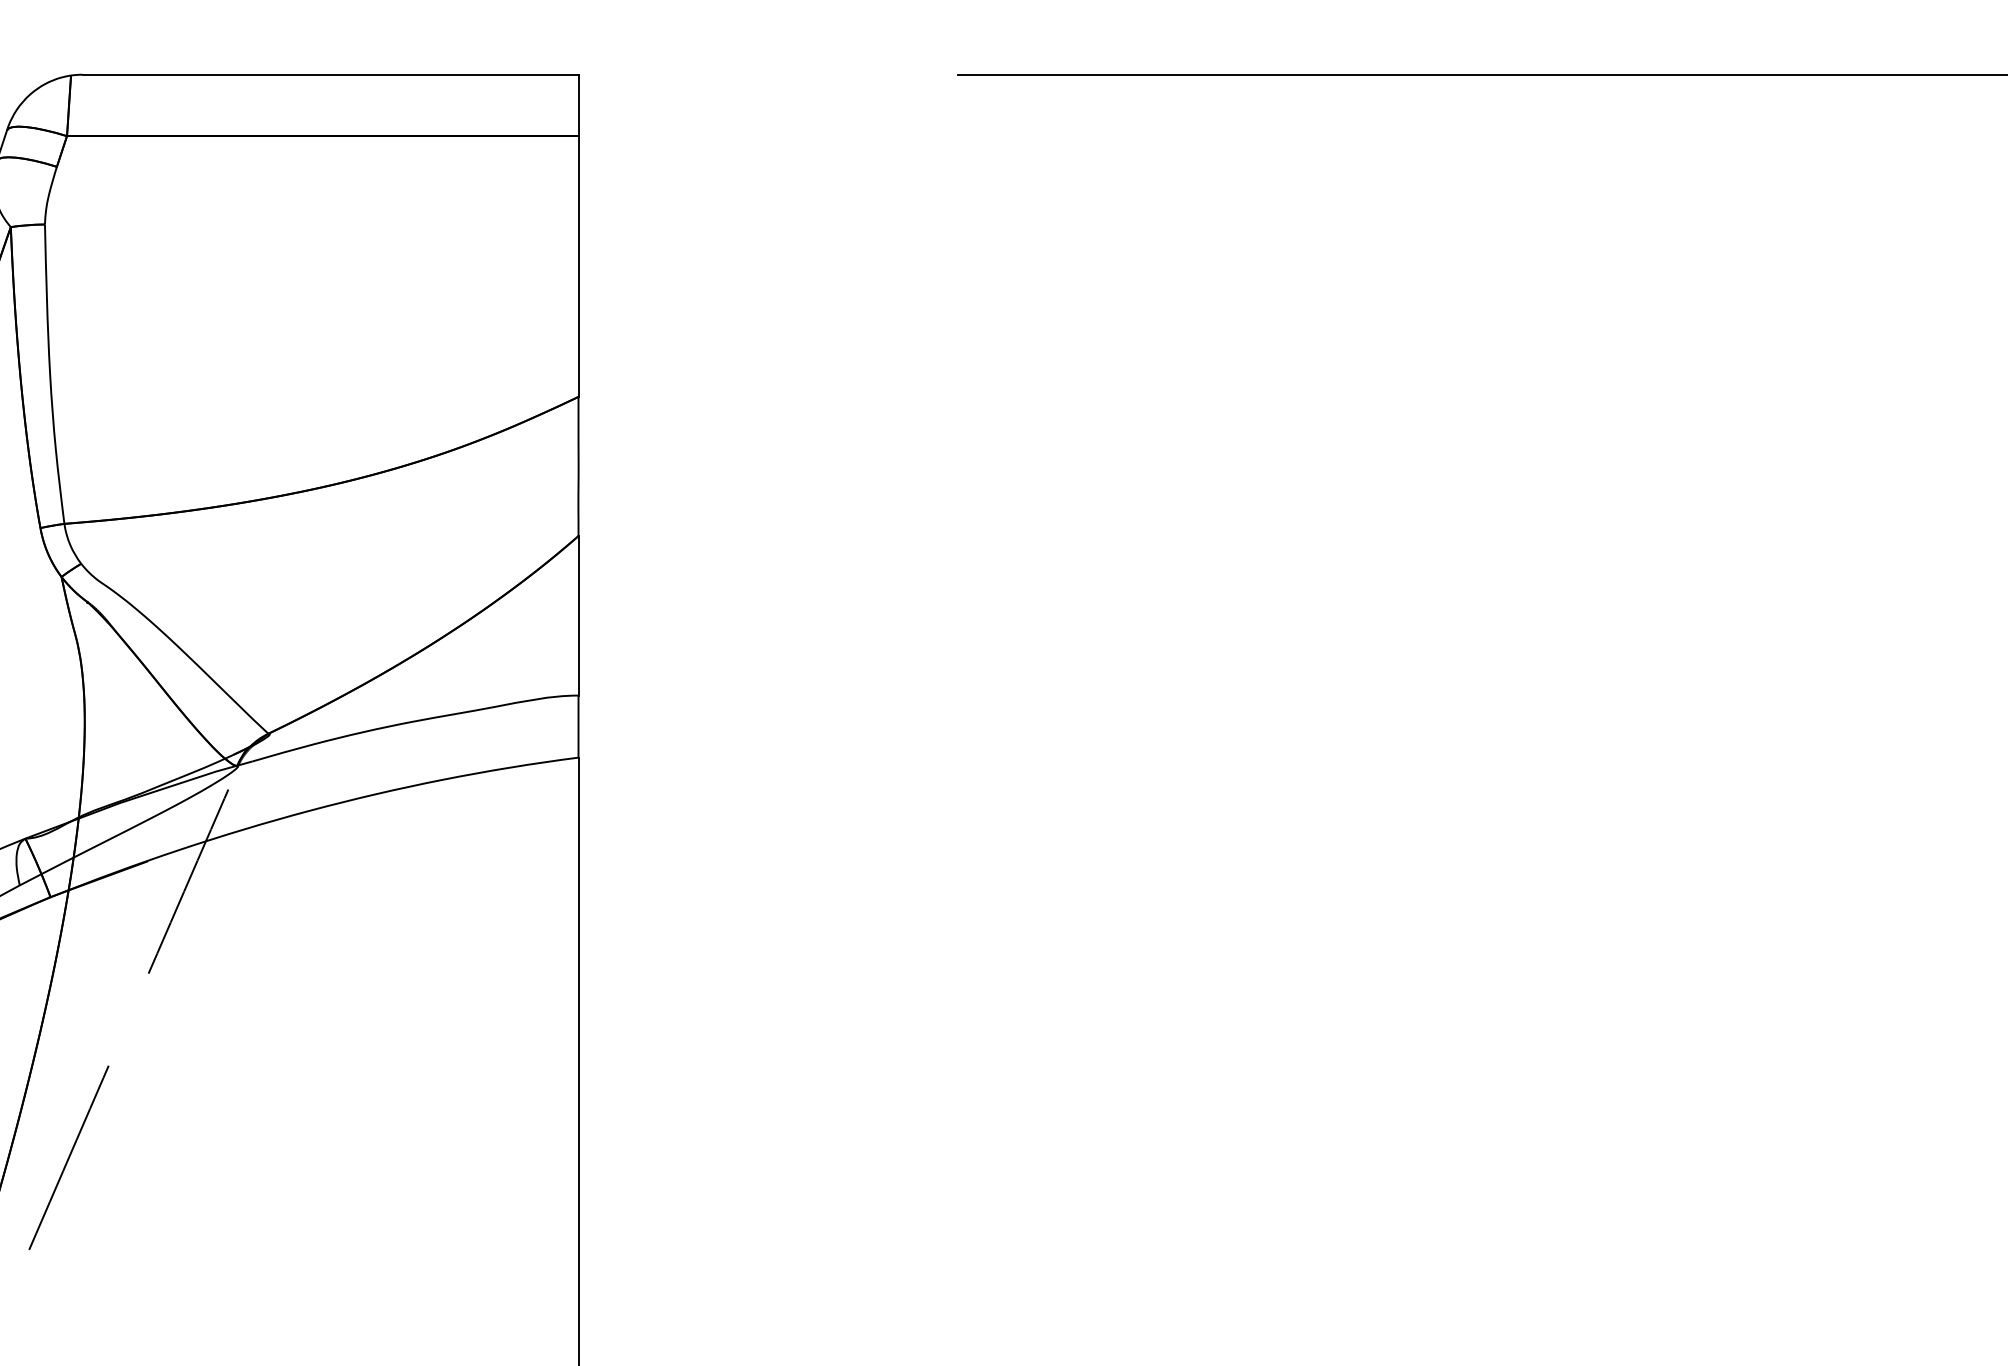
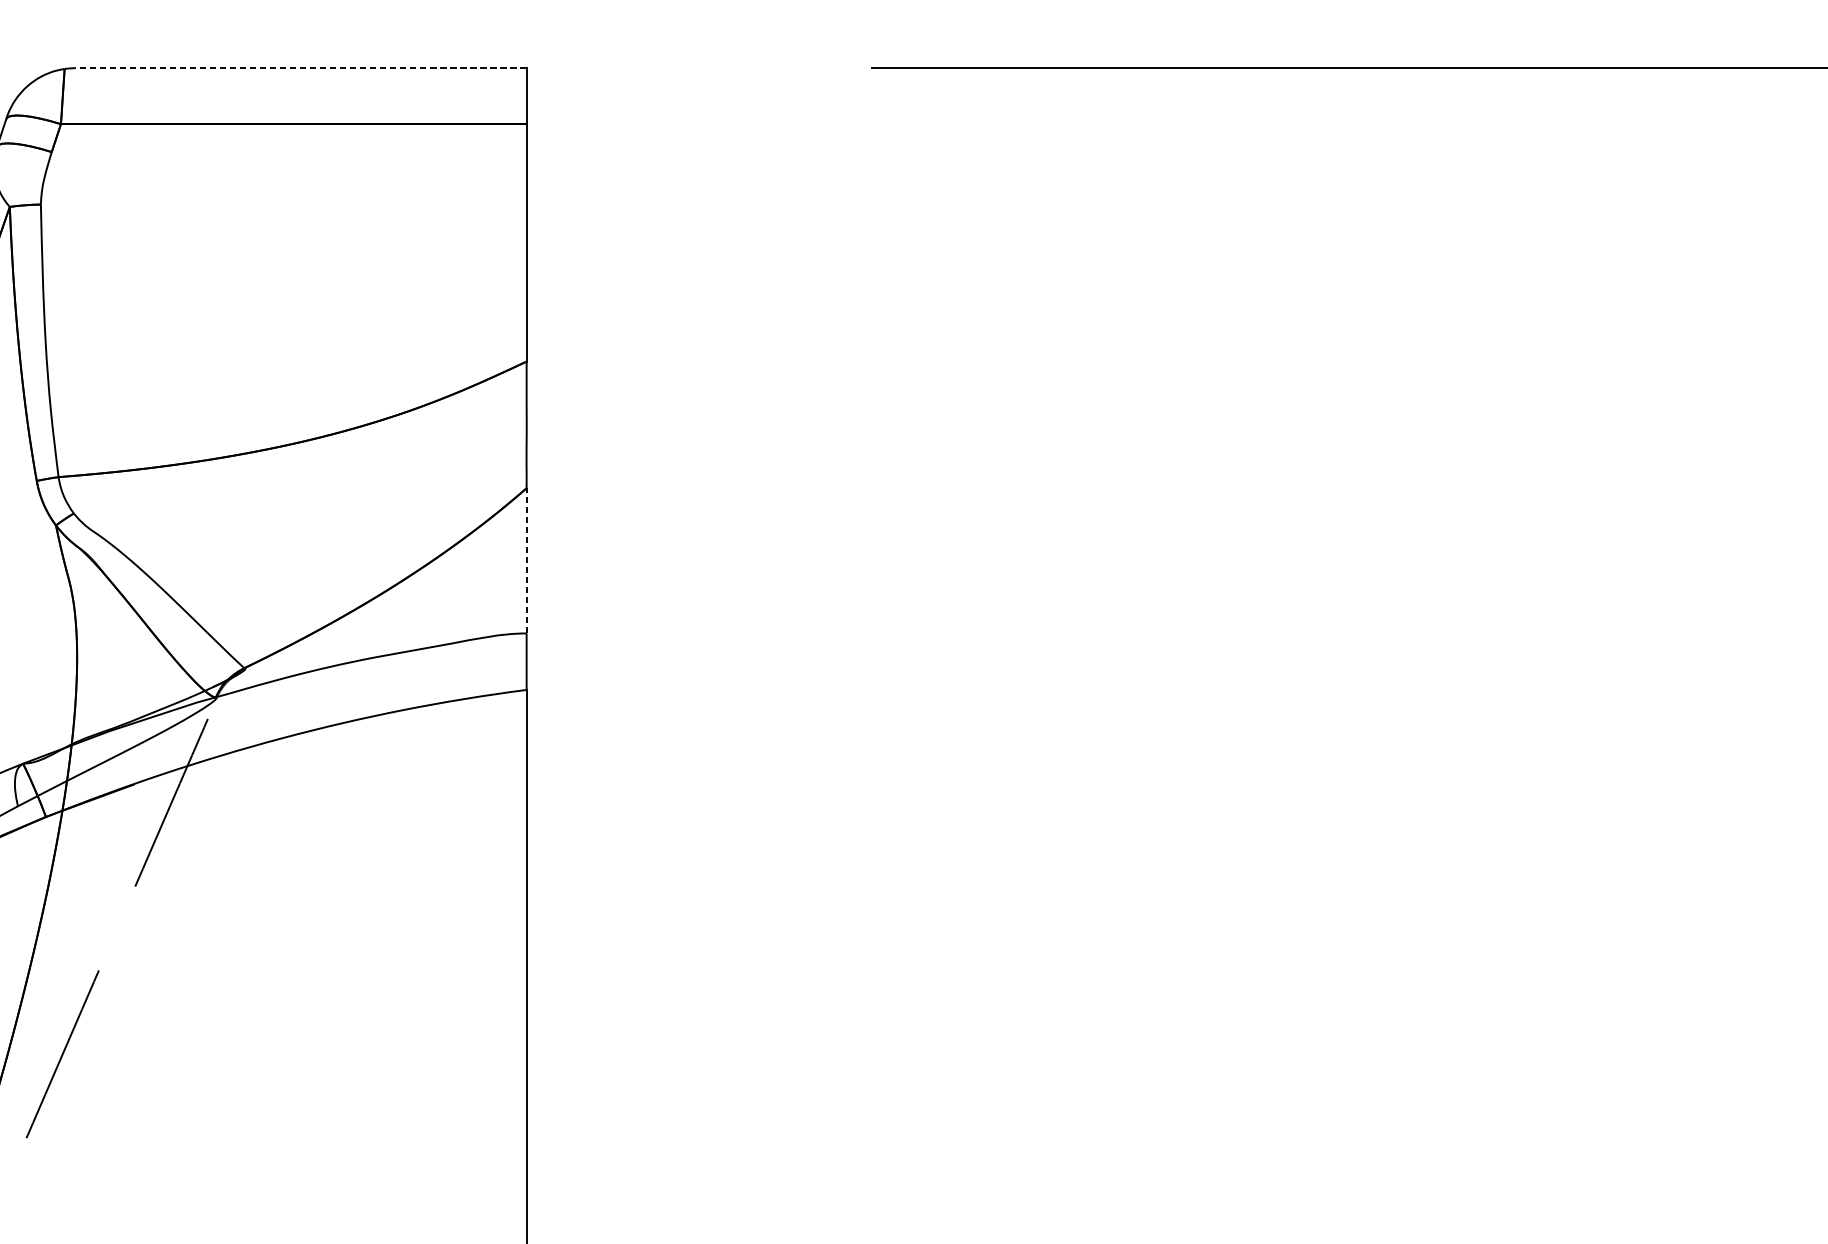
line: (330, 74) -> (300, 68), solid -> dashed
line: (578, 615) -> (526, 560), solid -> dashed

